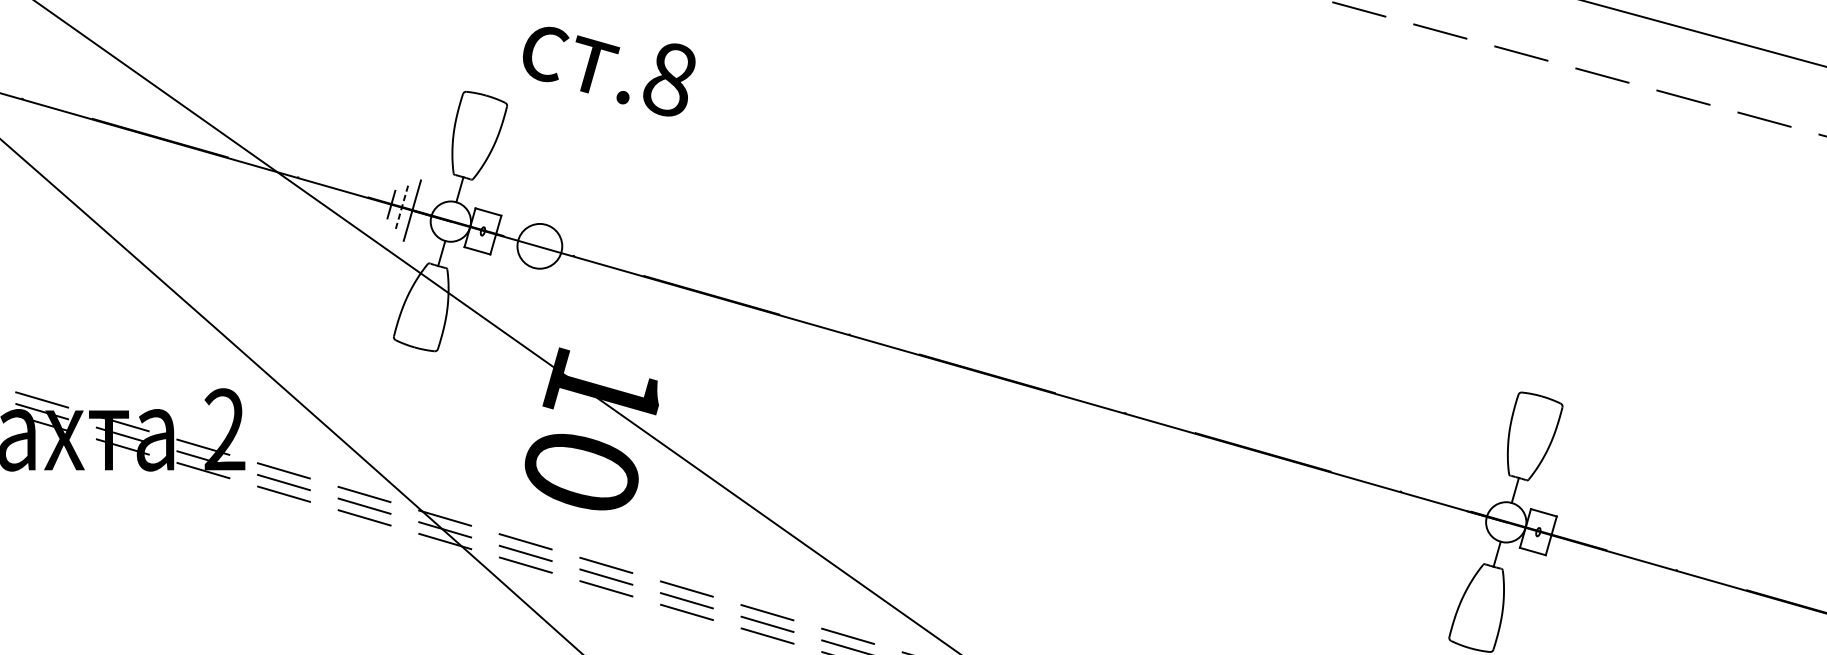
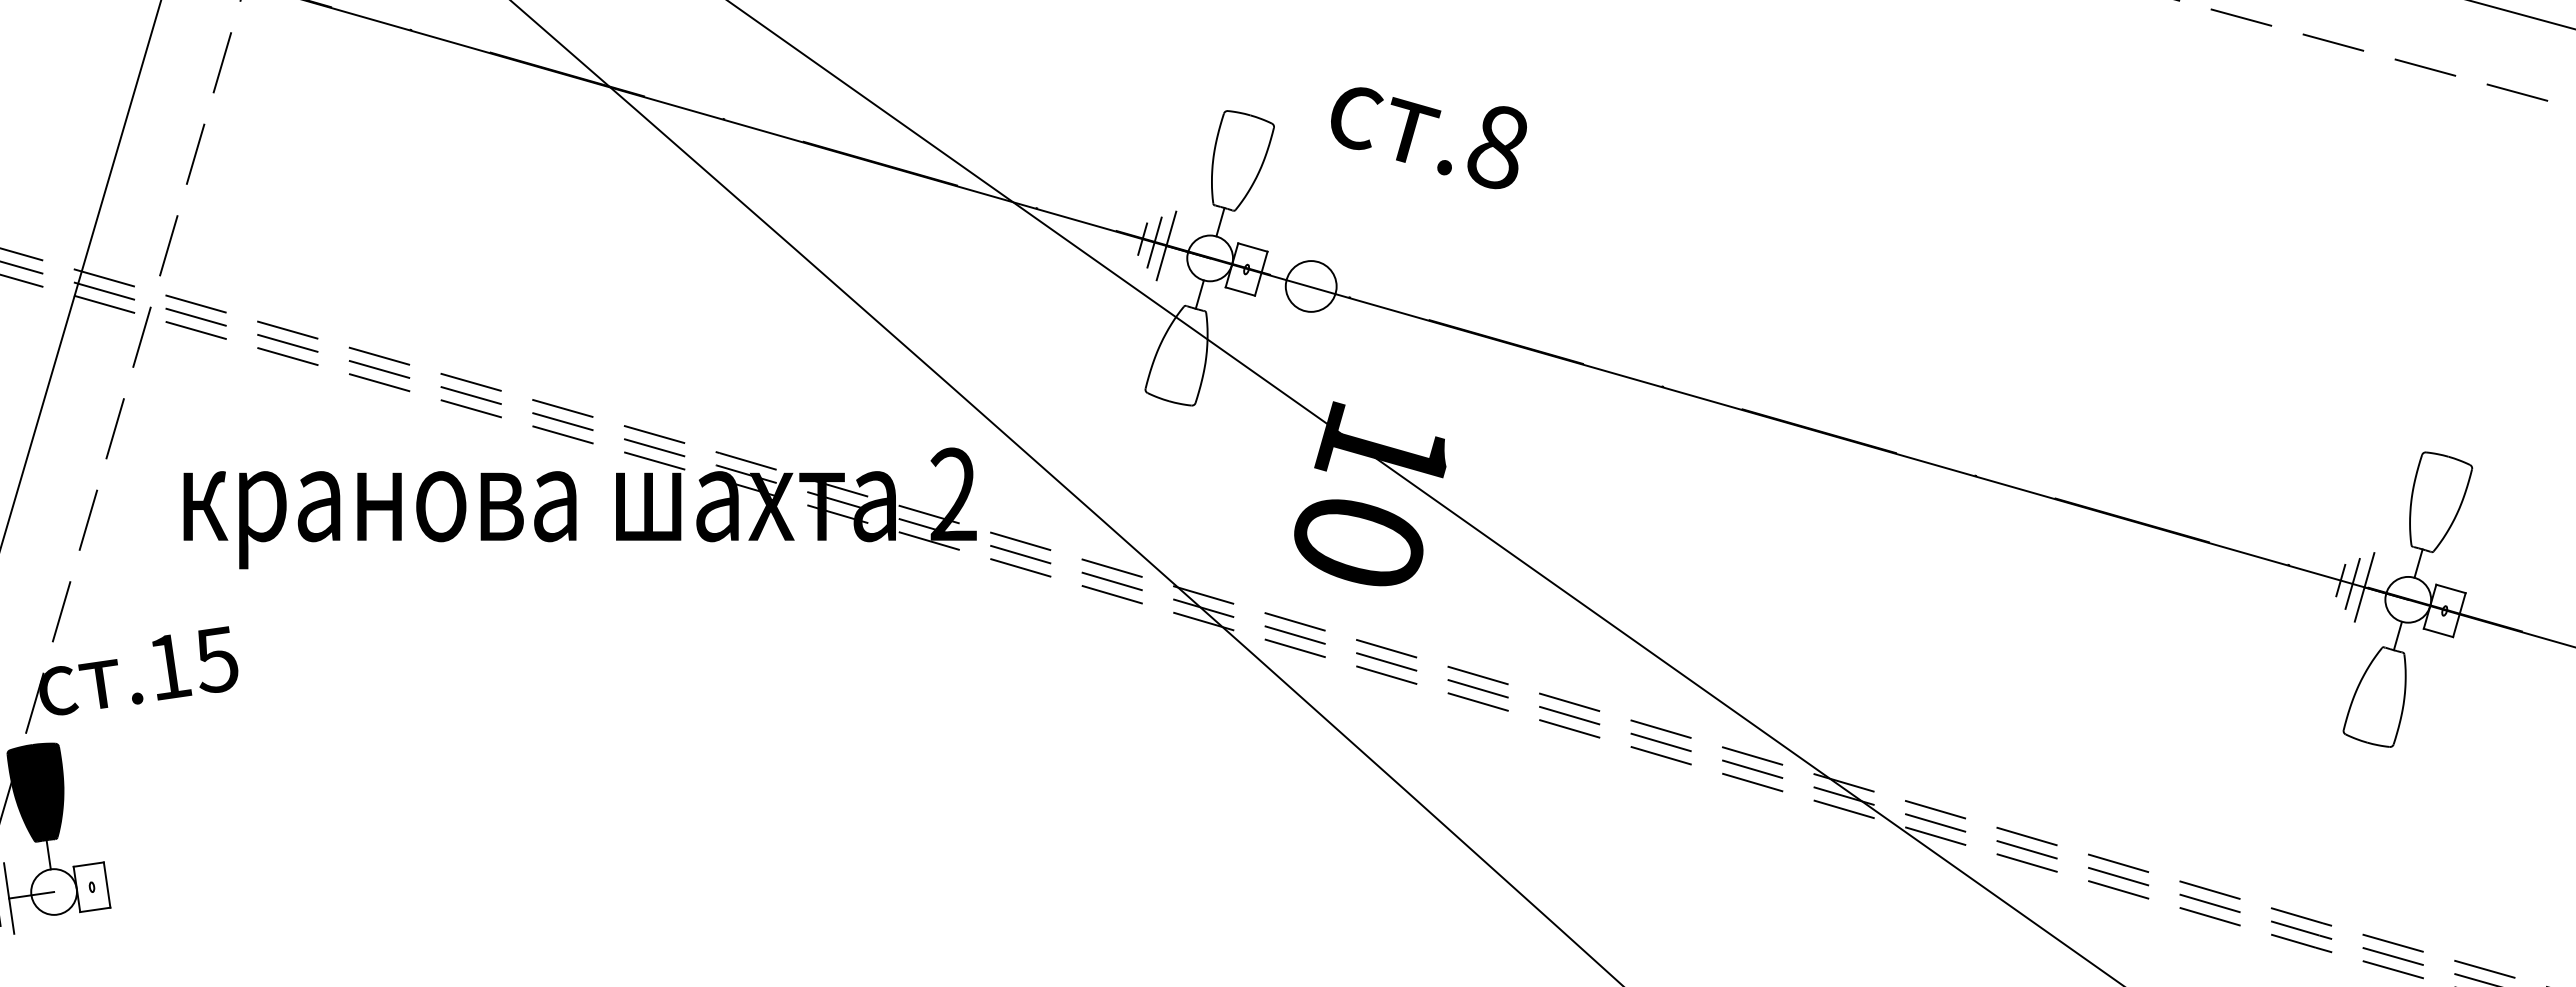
text: (608, 71) -> (1428, 138), moved
line: (401, 207) -> (1154, 242), dashed -> solid
line: (1446, 505) -> (2340, 580), added
line: (1457, 507) -> (2352, 583), added
line: (1467, 511) -> (2364, 587), added

